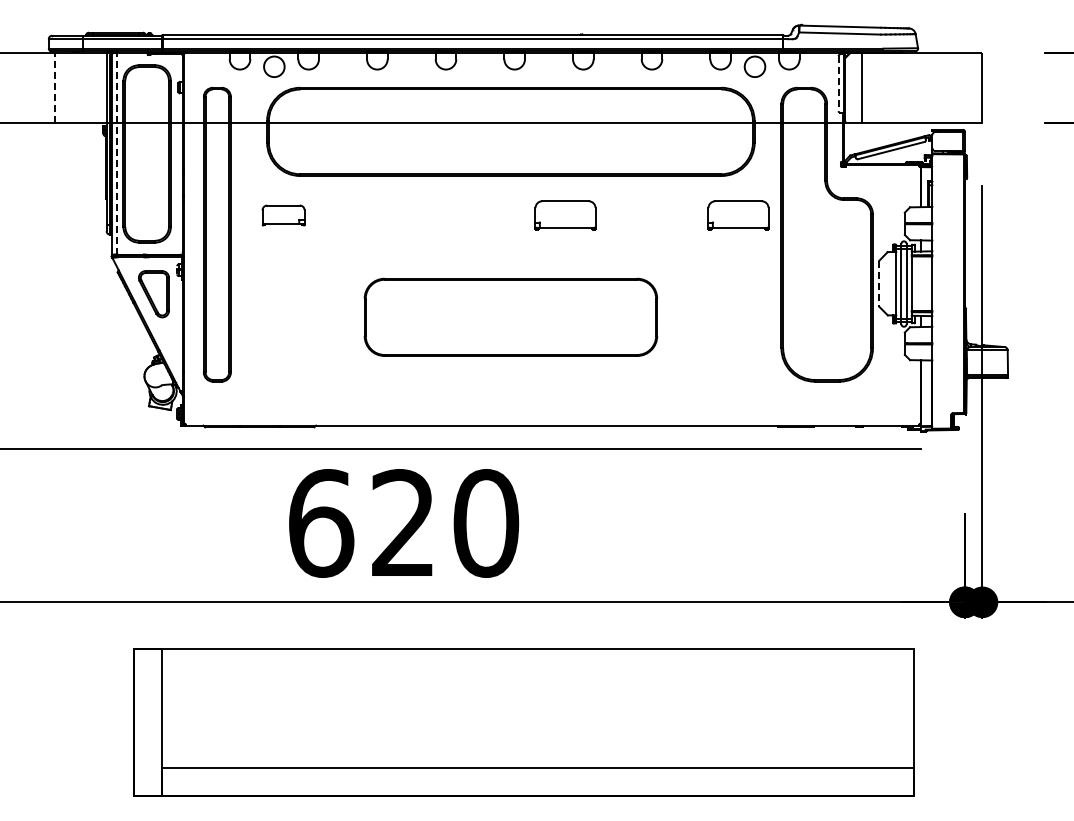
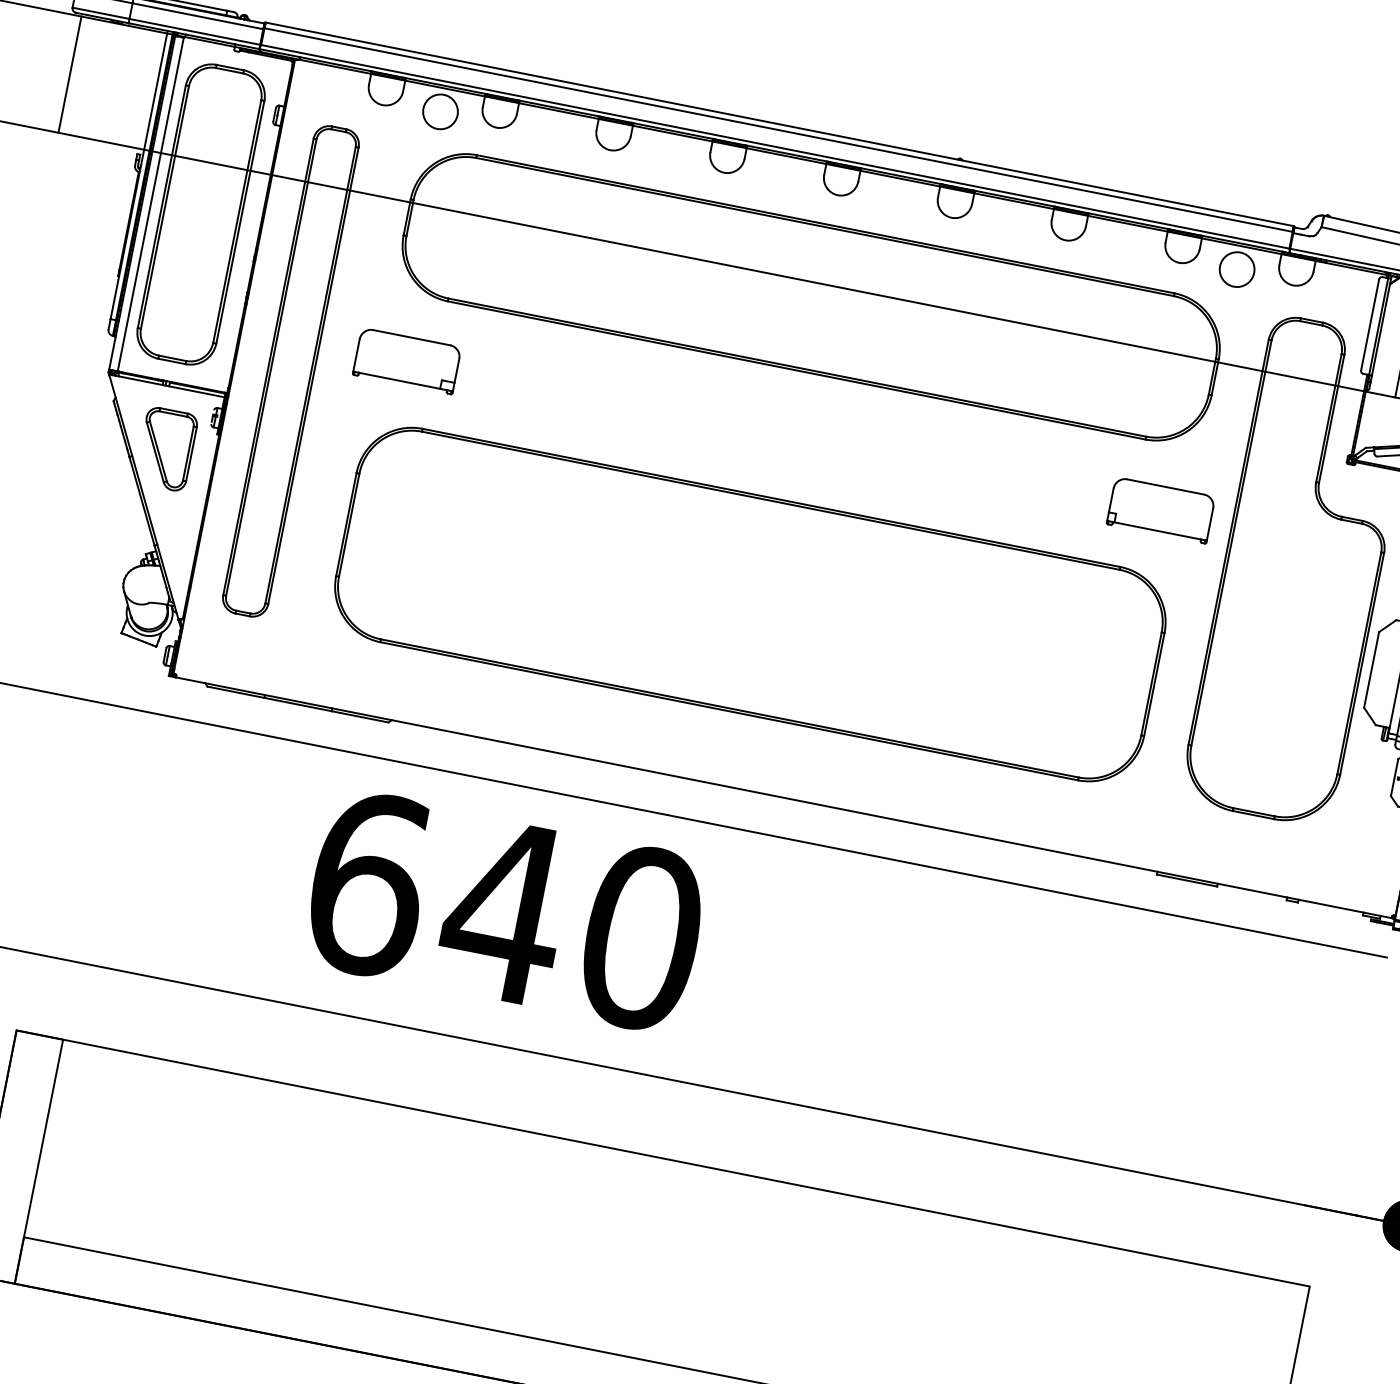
line: (838, 84) -> (1369, 326), dashed -> solid
line: (54, 87) -> (69, 73), dashed -> solid
line: (116, 153) -> (150, 203), dashed -> solid
part: (283, 215) -> (406, 361), size x1.43
part: (565, 215) -> (874, 453), removed
line: (879, 283) -> (1372, 669), dashed -> solid
part: (510, 317) -> (749, 604), size x1.67
text: (403, 522) -> (505, 909), 620 -> 640

